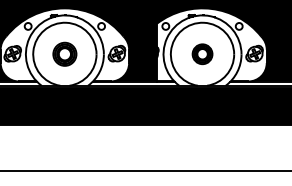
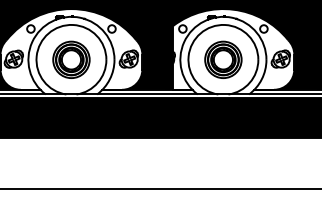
part: (64, 54) -> (71, 59), size x1.43
part: (202, 54) -> (223, 59), size x1.67

